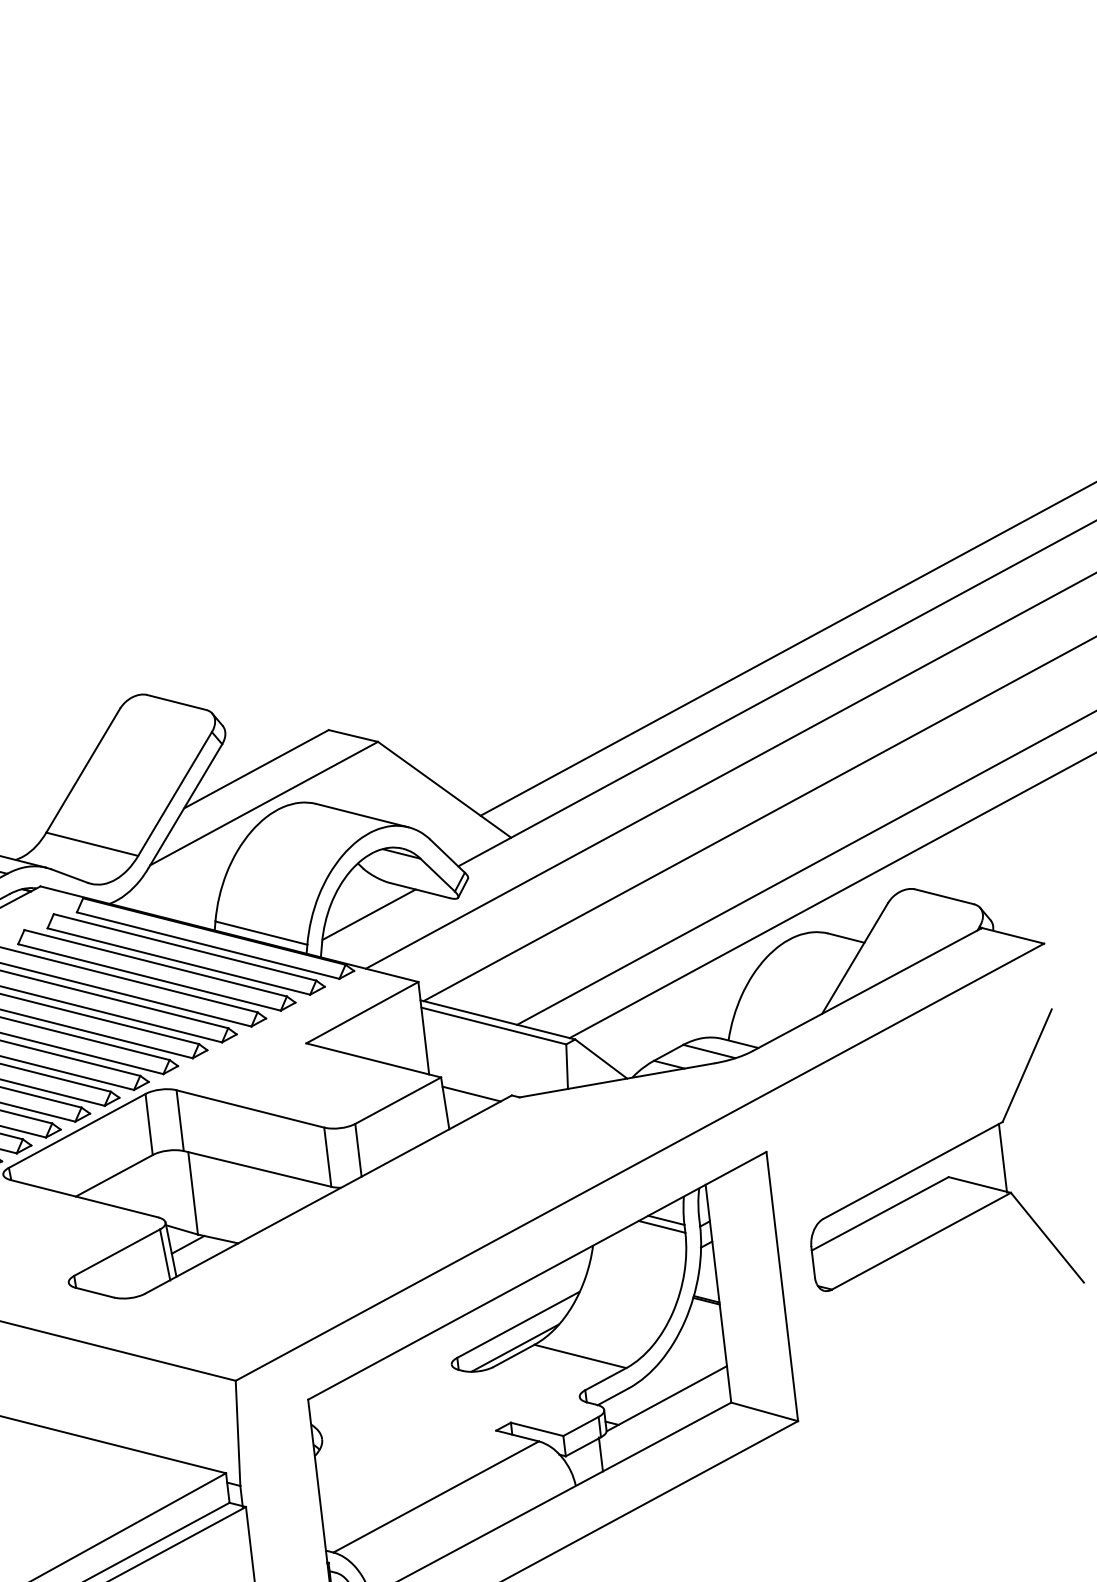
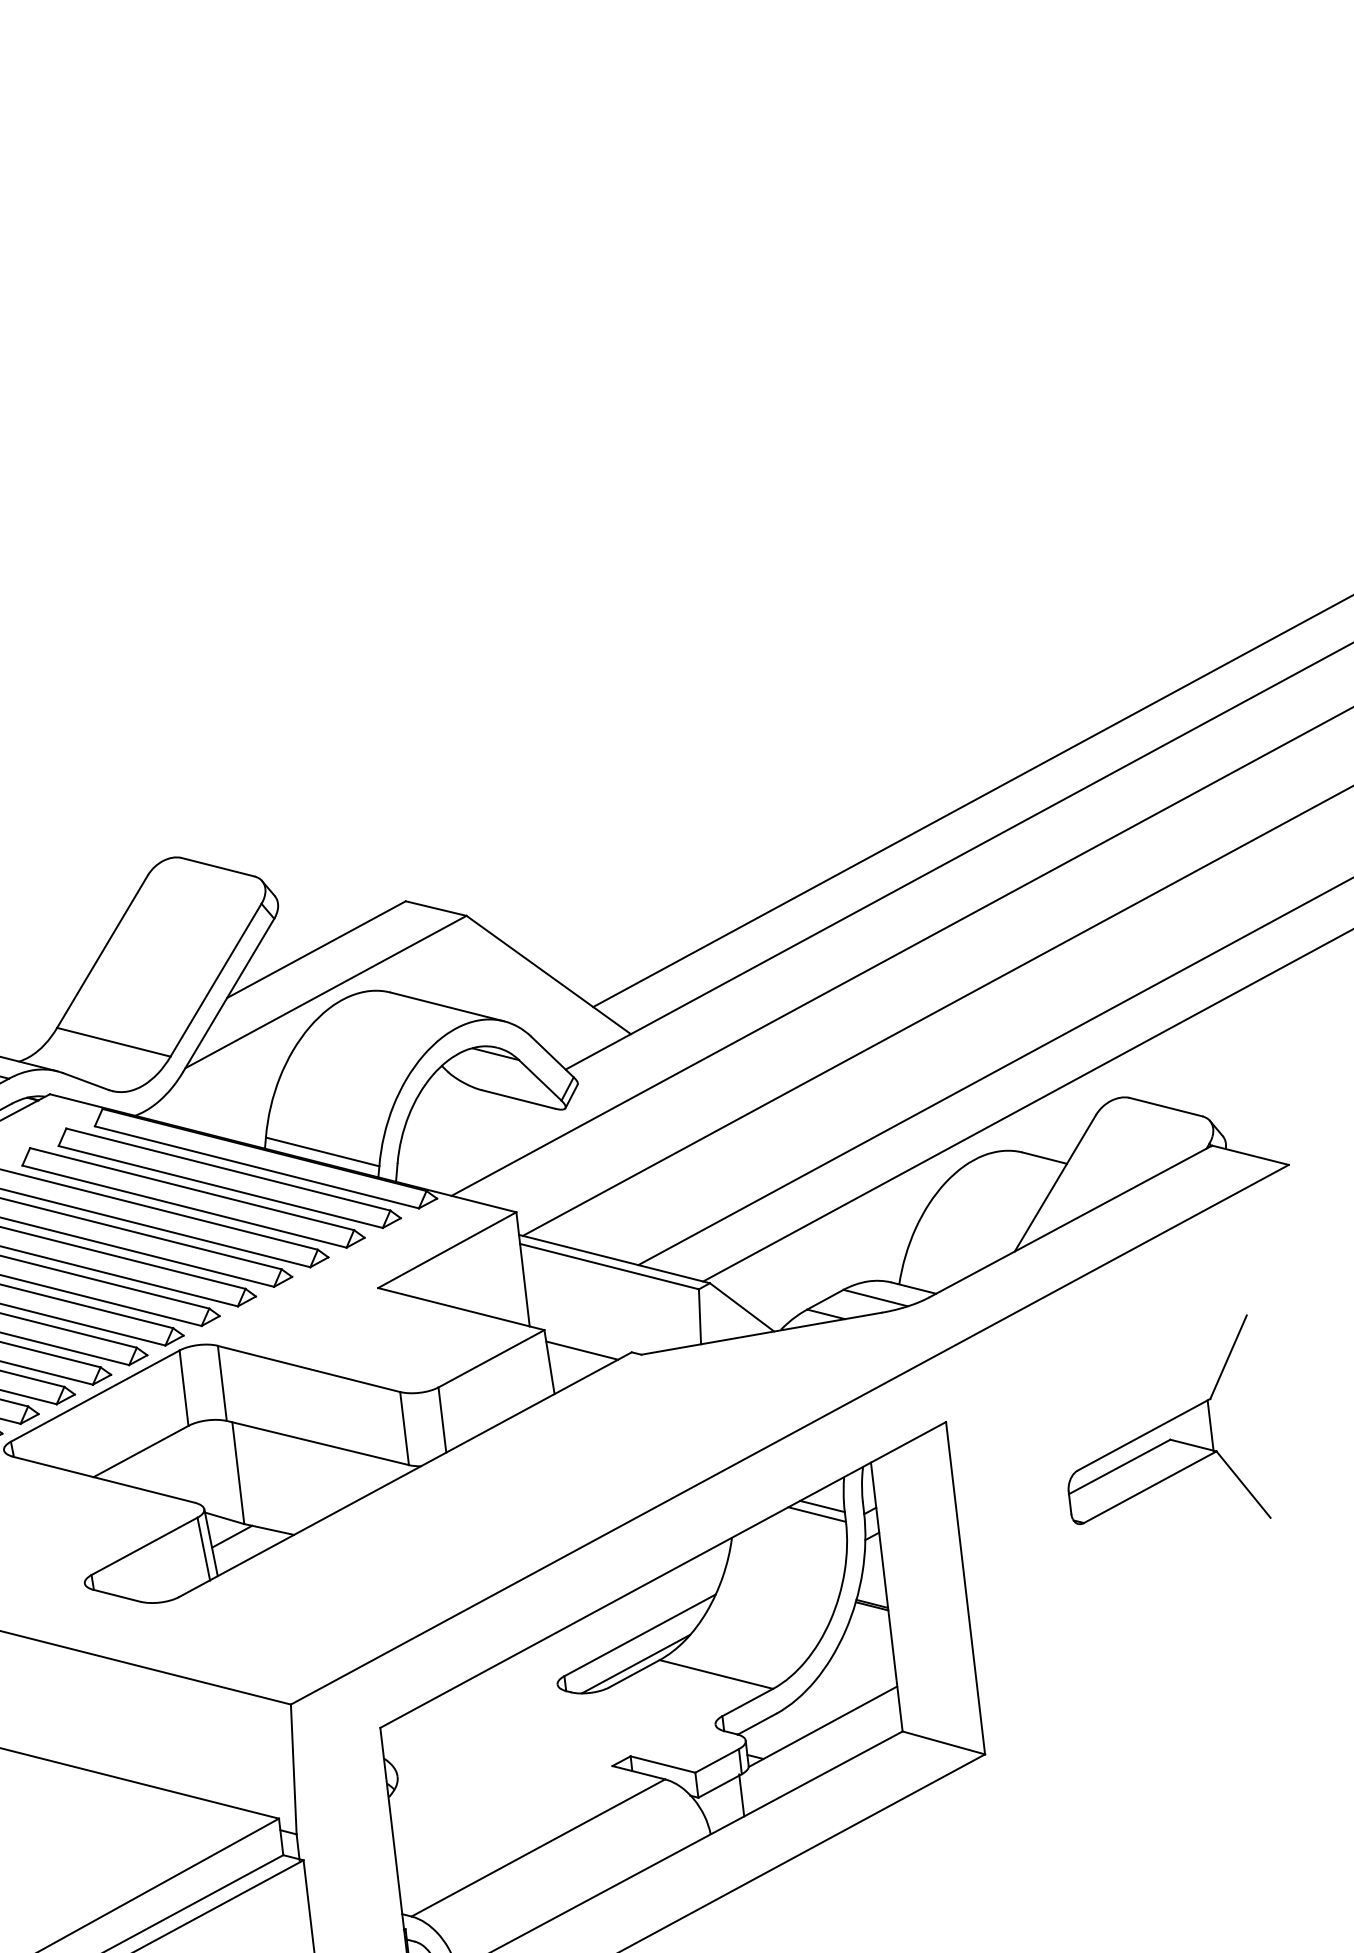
line: (368, 914) -> (454, 1128), removed
part: (947, 1149) -> (1169, 1419), size x0.6

